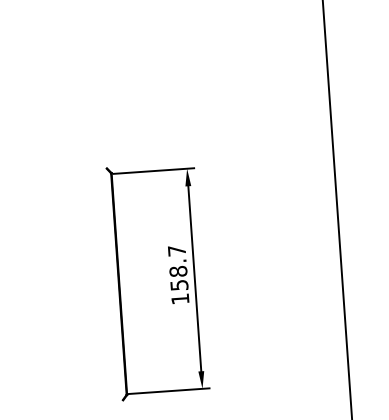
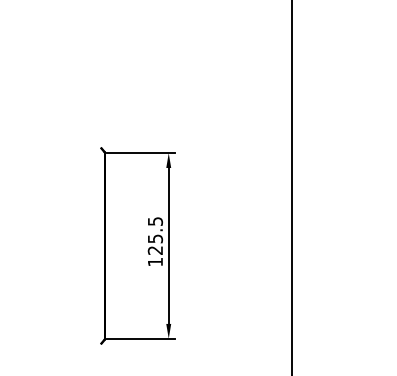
text: (178, 267) -> (155, 235), 158.7 -> 125.5

